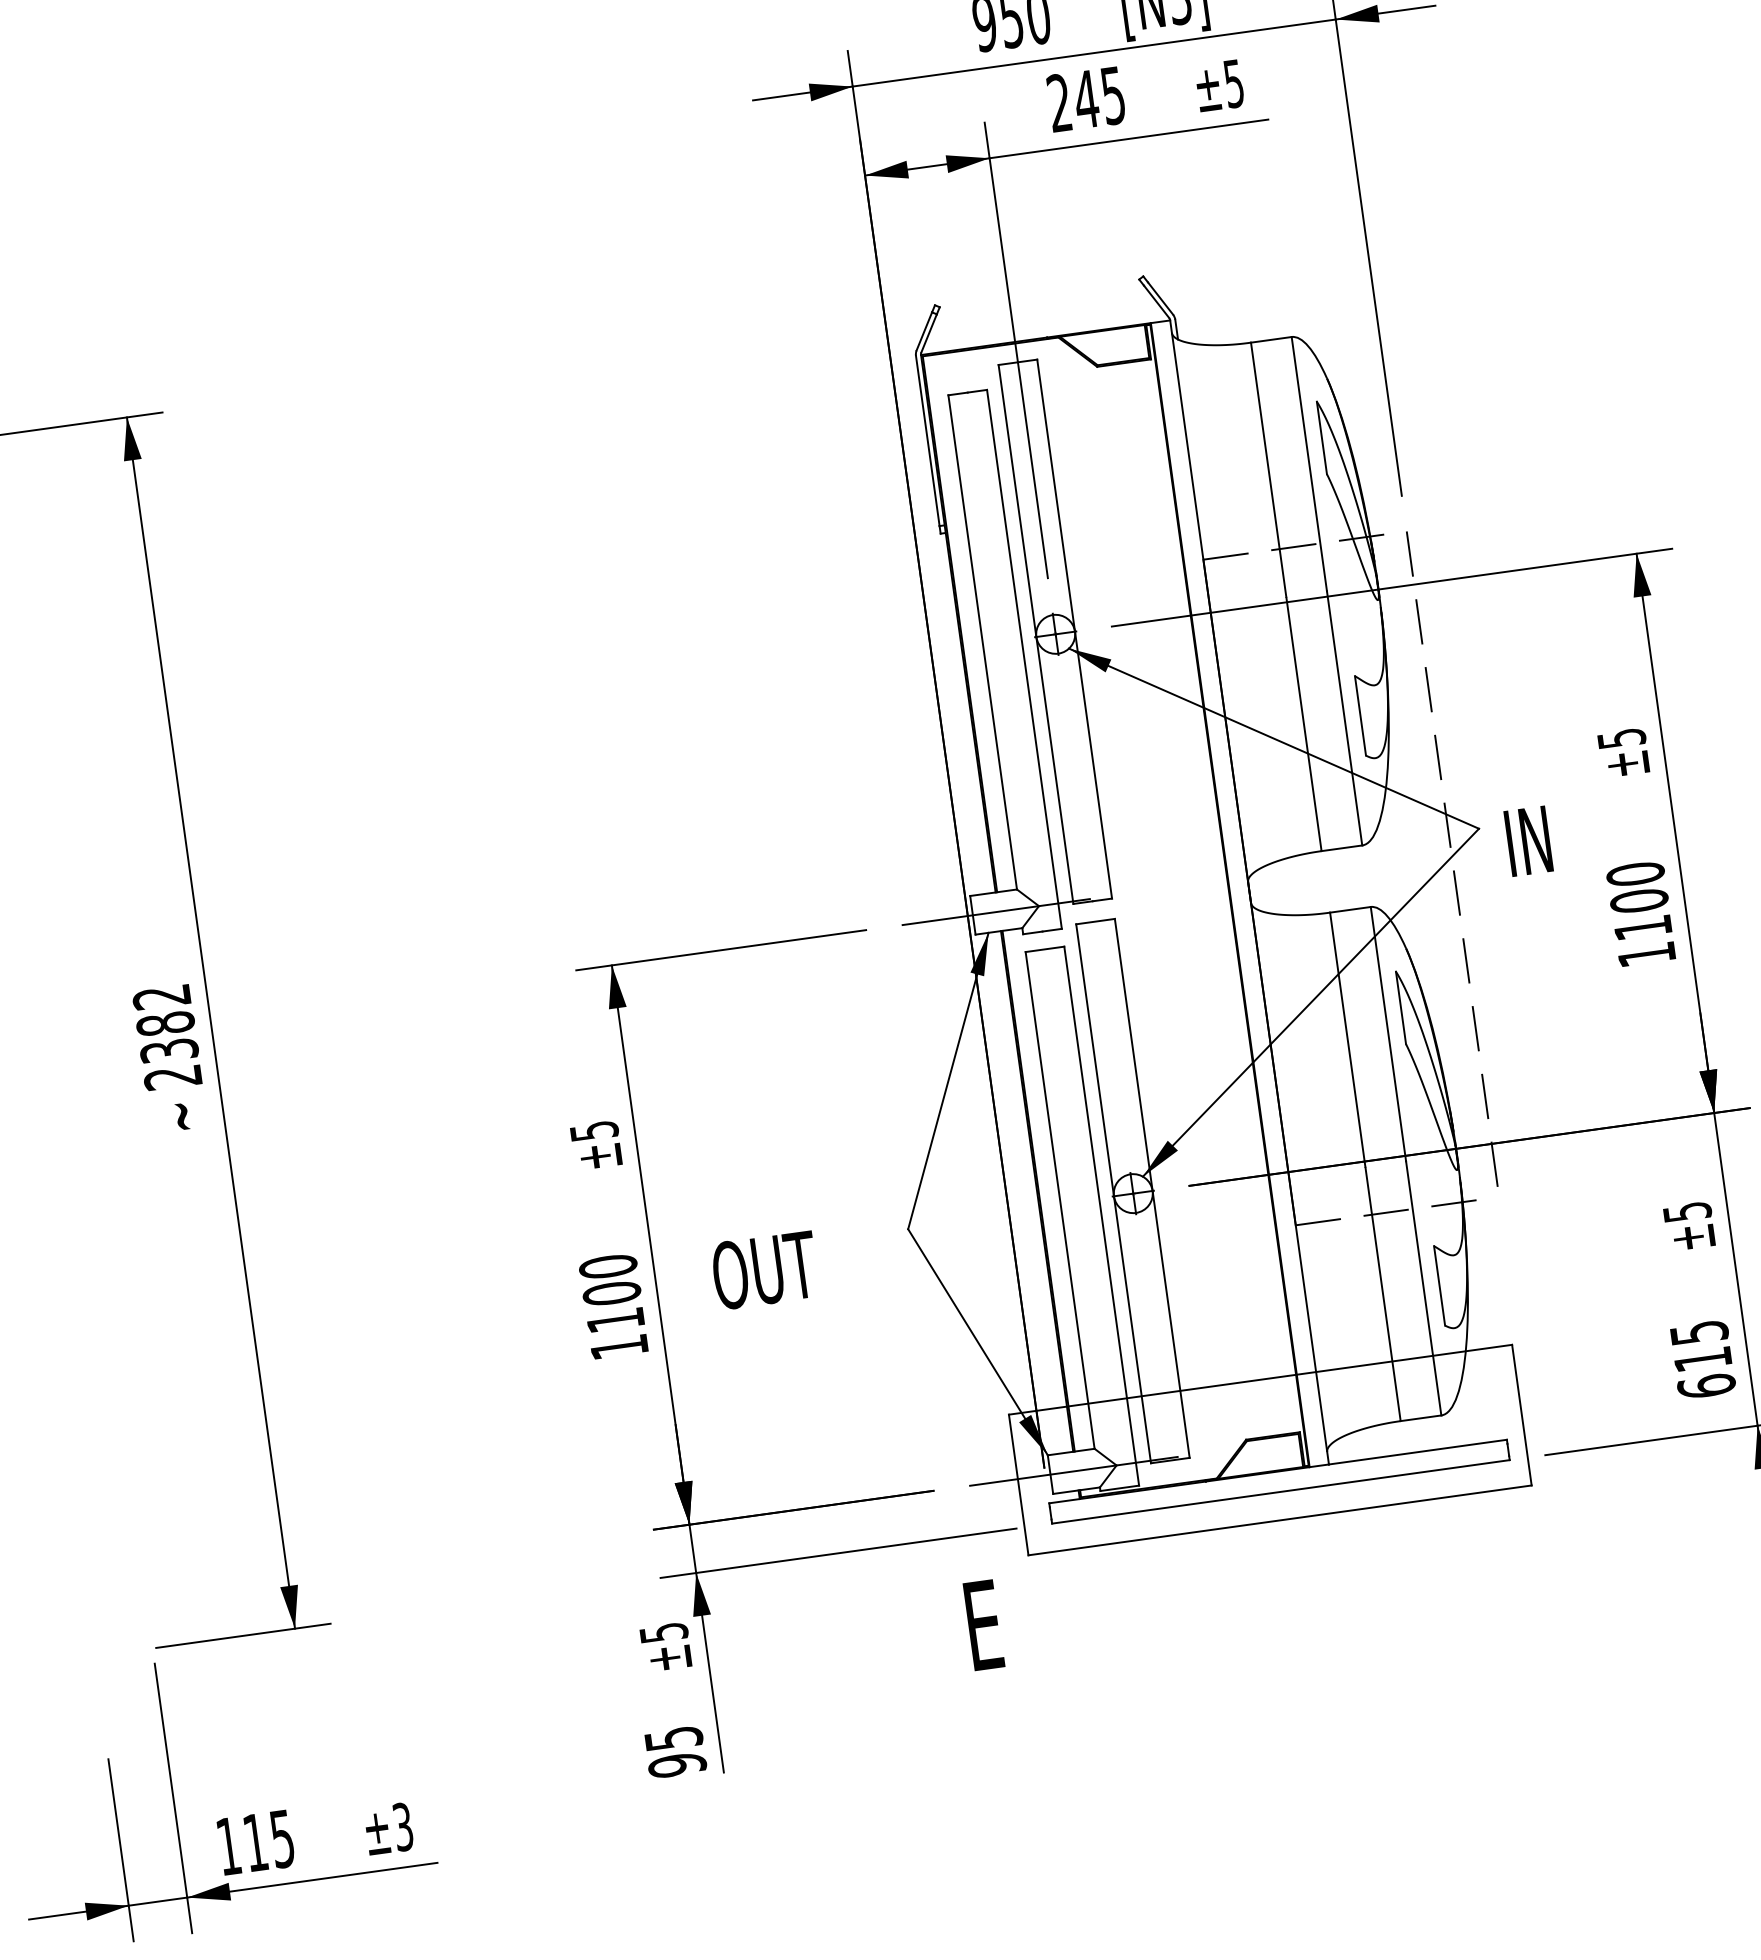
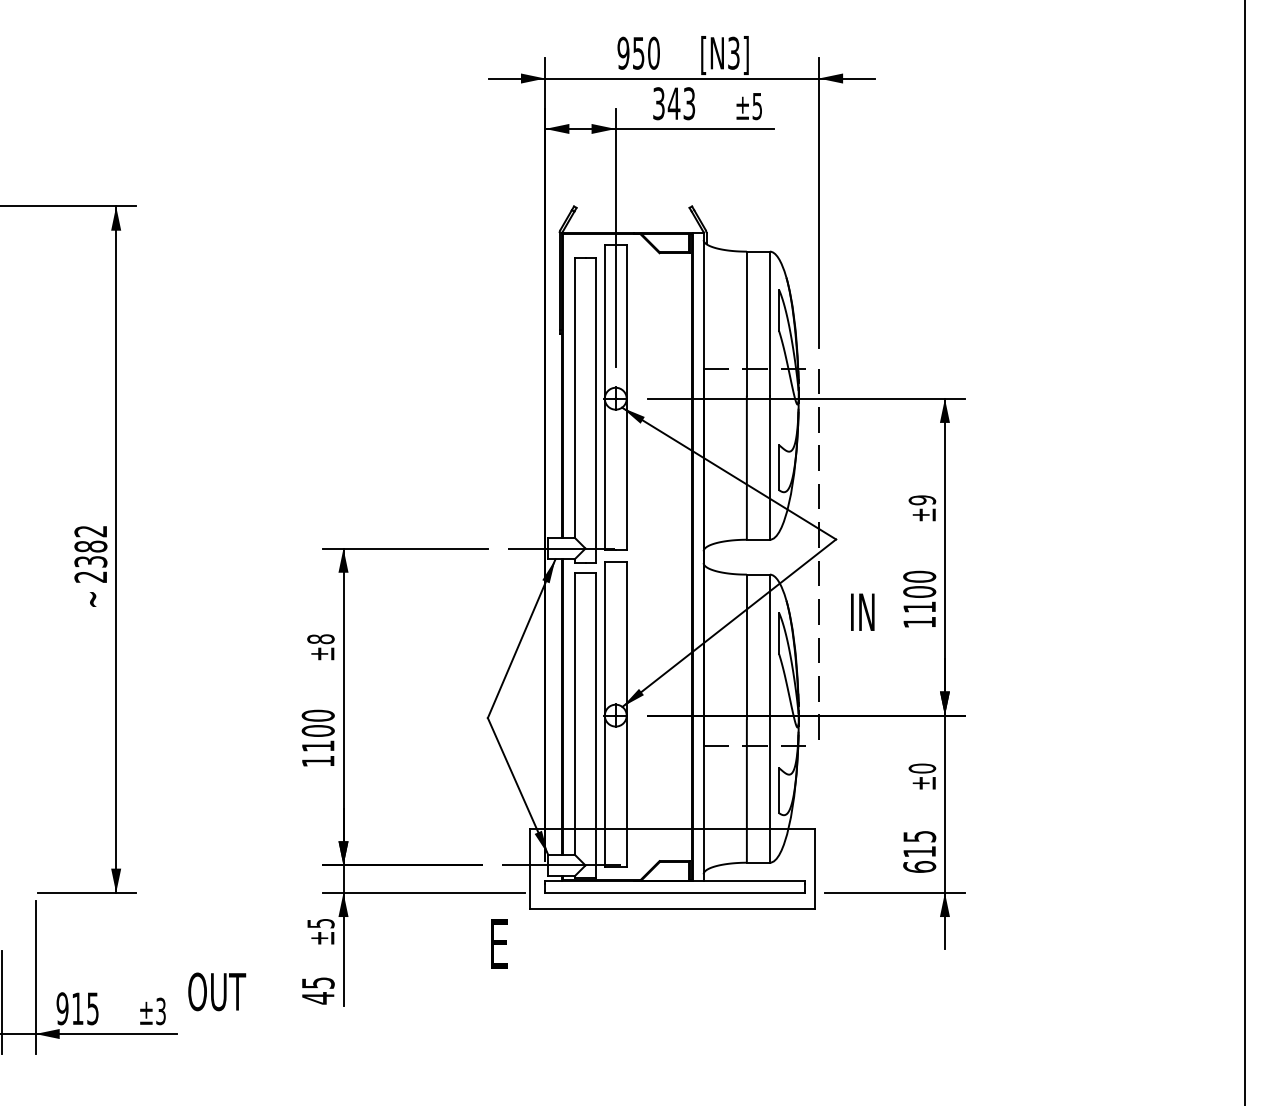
text: (1087, 98) -> (674, 103), 245 -> 343
text: (1620, 739) -> (921, 500), ±5 -> ±9
text: (1528, 839) -> (862, 611), moved
text: (593, 1131) -> (320, 639), ±5 -> ±8
text: (1687, 1211) -> (922, 768), ±5 -> ±0
text: (765, 1269) -> (217, 991), moved
text: (676, 1765) -> (317, 998), 95 -> 45
text: (228, 1845) -> (62, 1008), 115 -> 915

